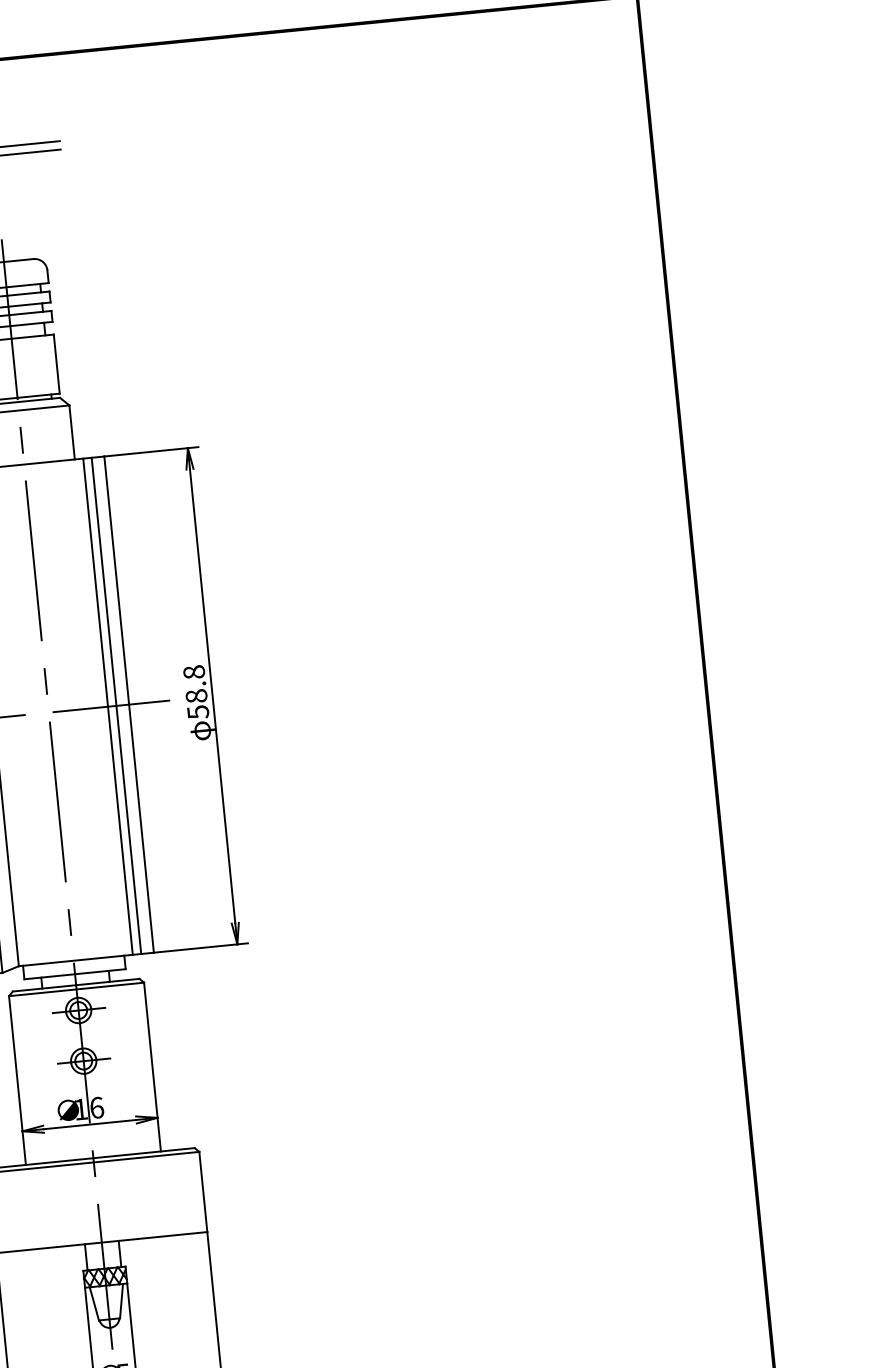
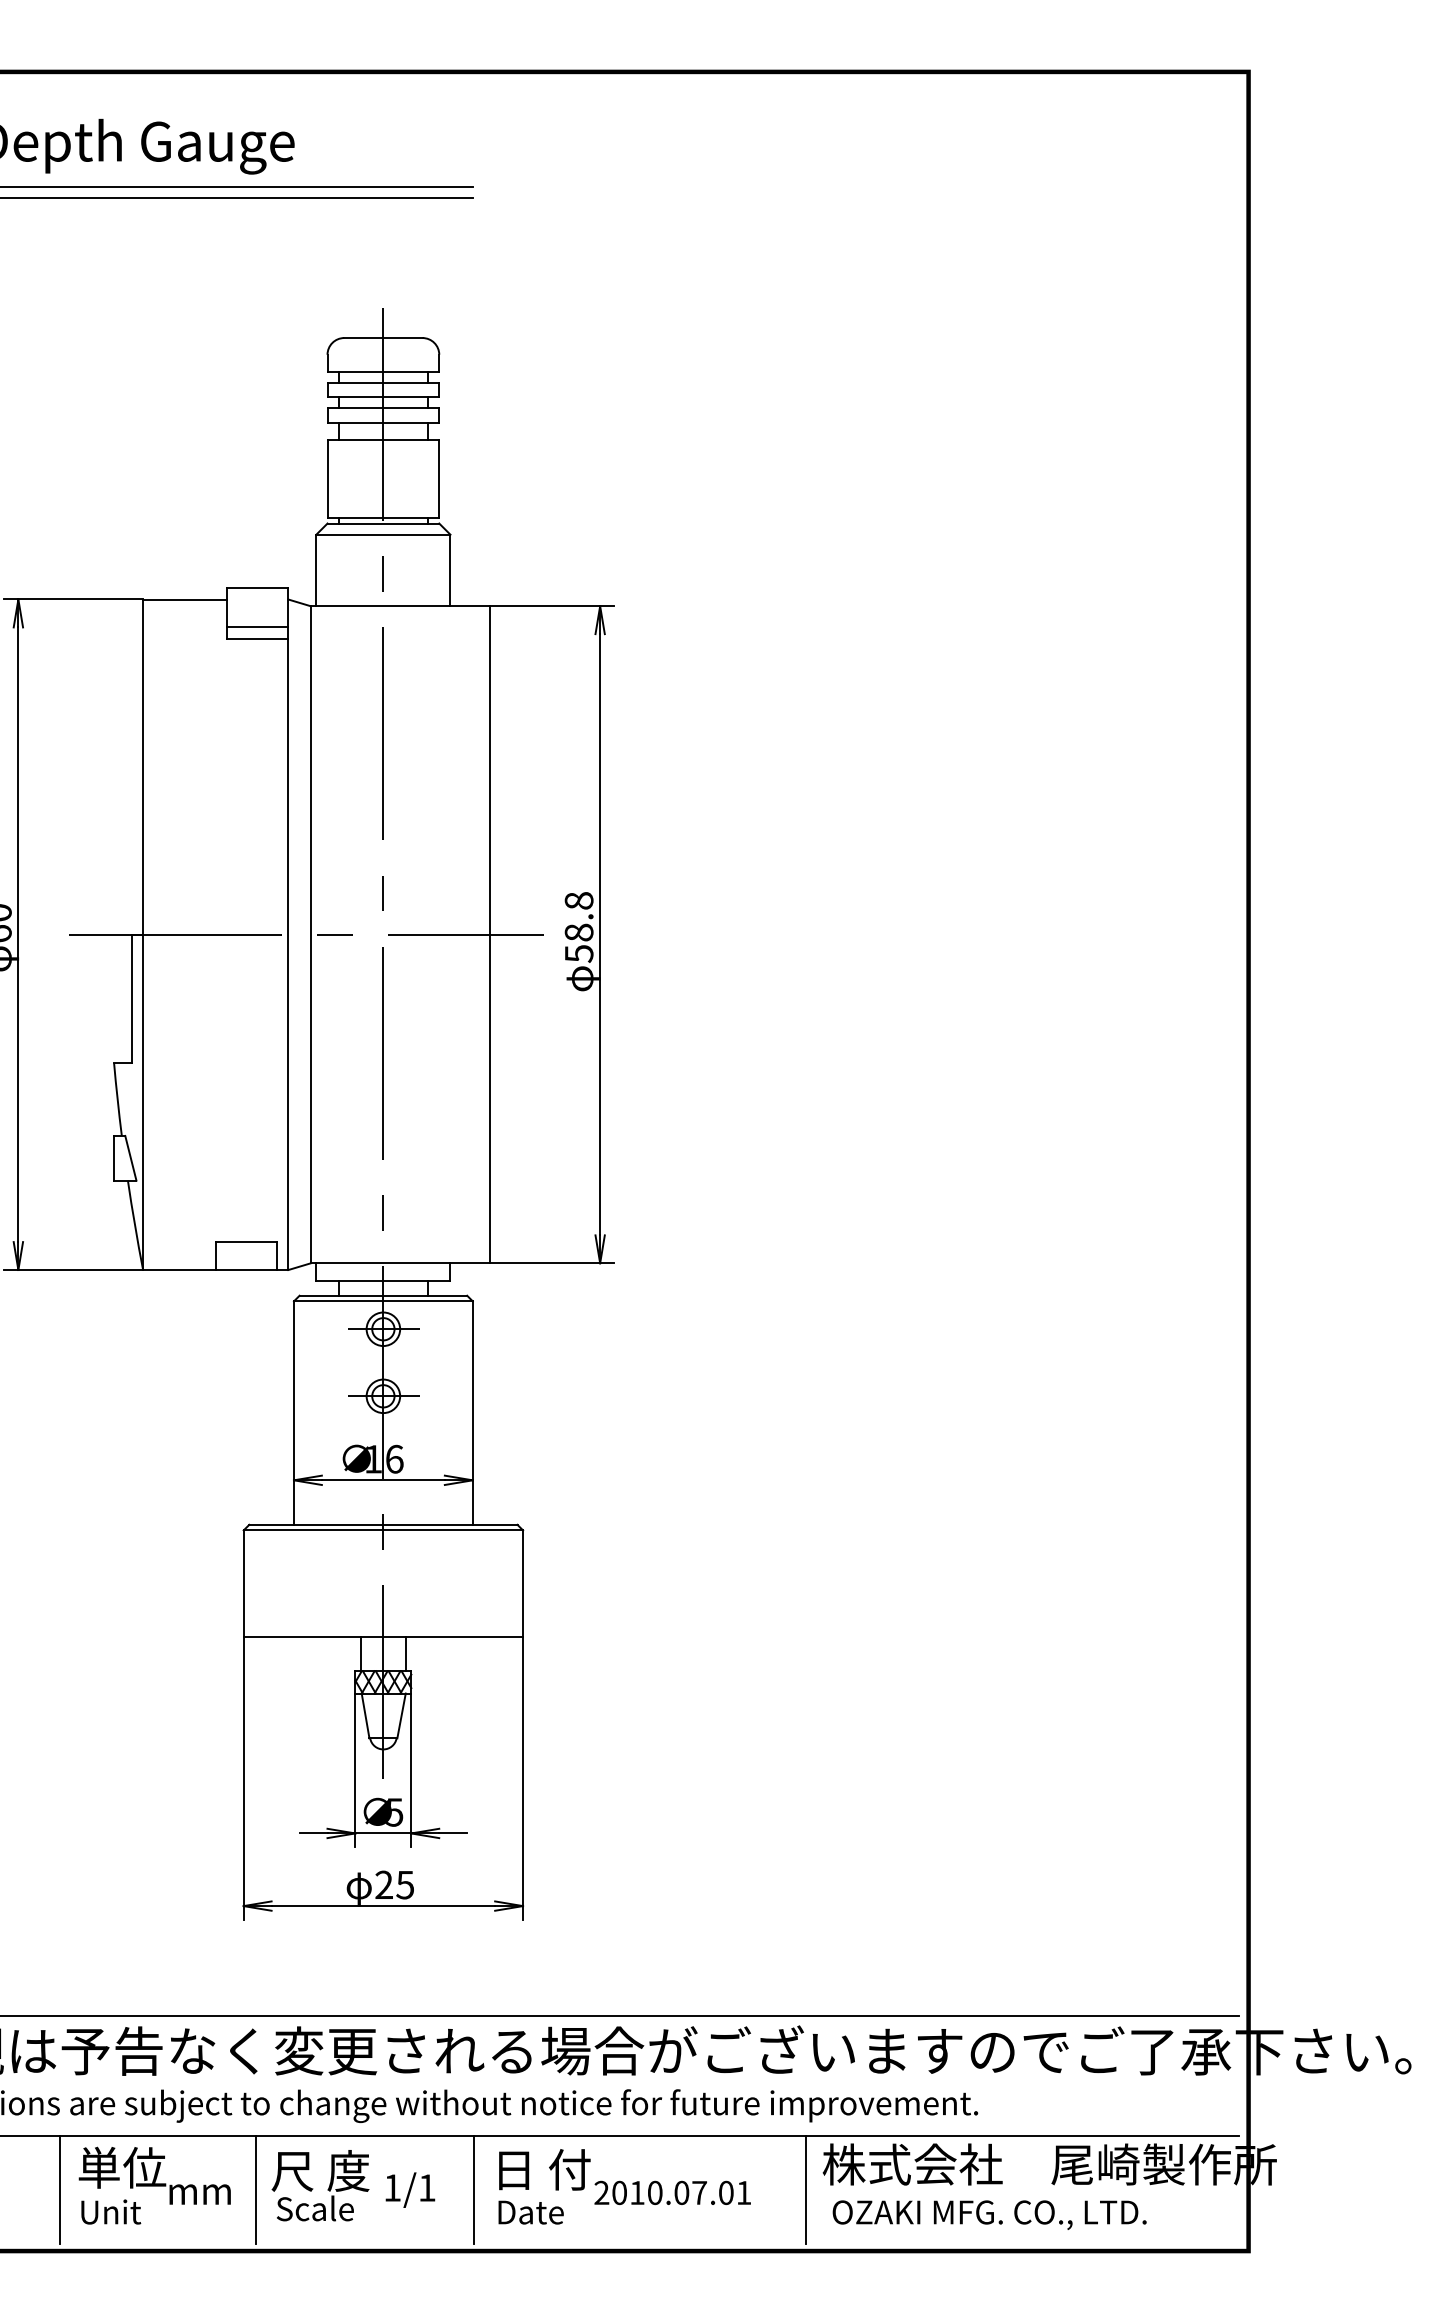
line: (116, 705) -> (472, 934), removed
line: (107, 706) -> (461, 934), removed

